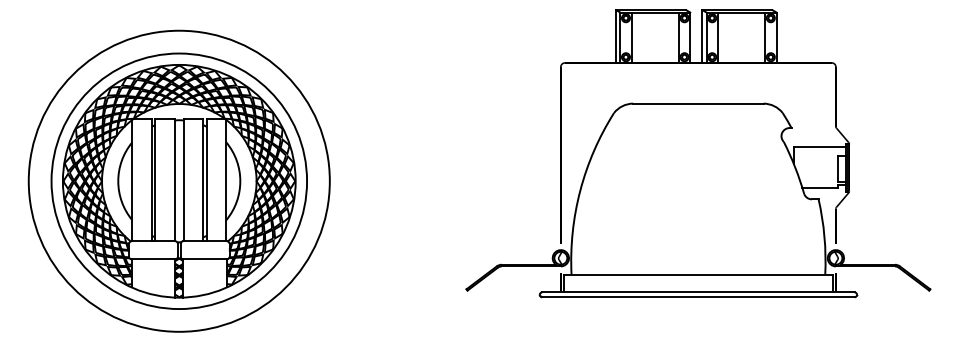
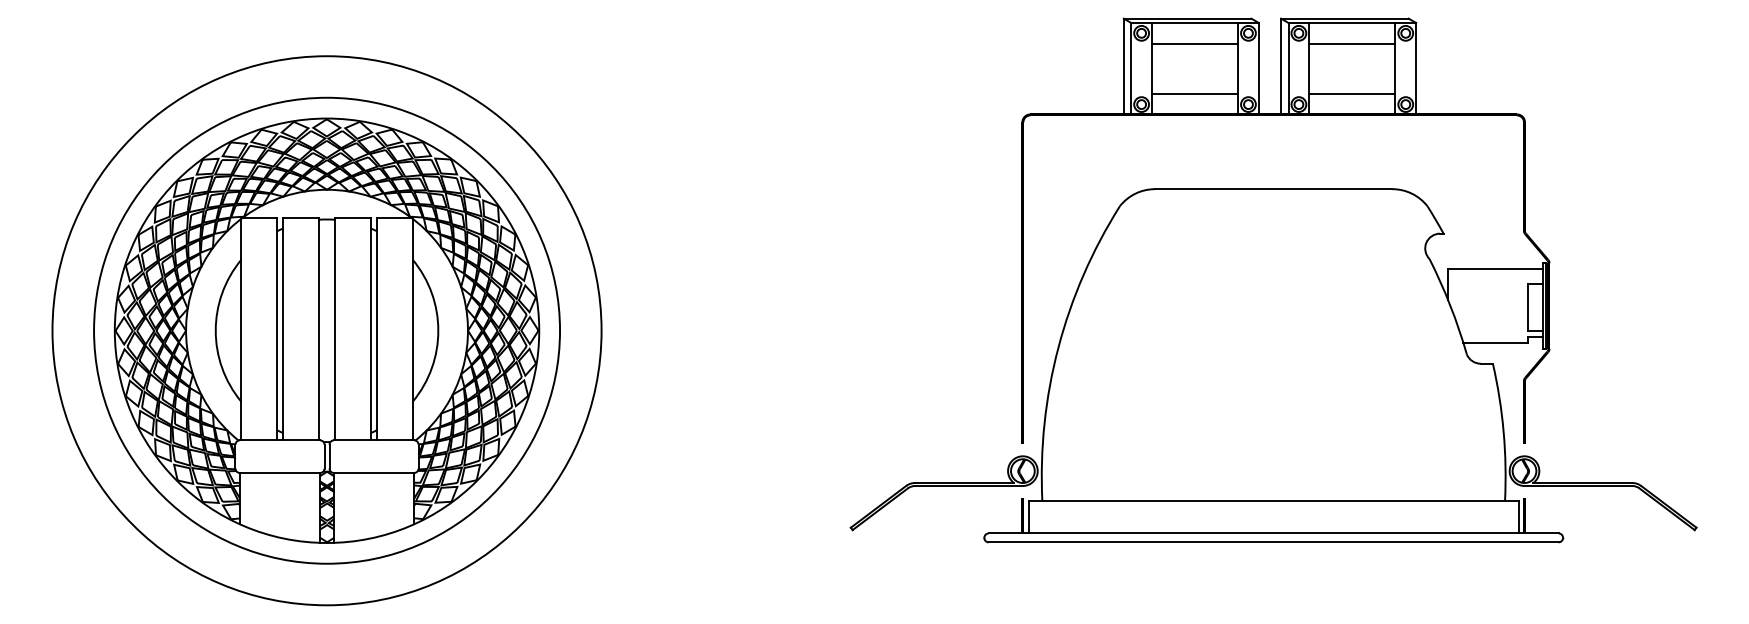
line: (654, 23) -> (1193, 43), added
line: (741, 23) -> (1352, 43), added
line: (654, 51) -> (1193, 94), added
line: (741, 51) -> (1352, 94), added

